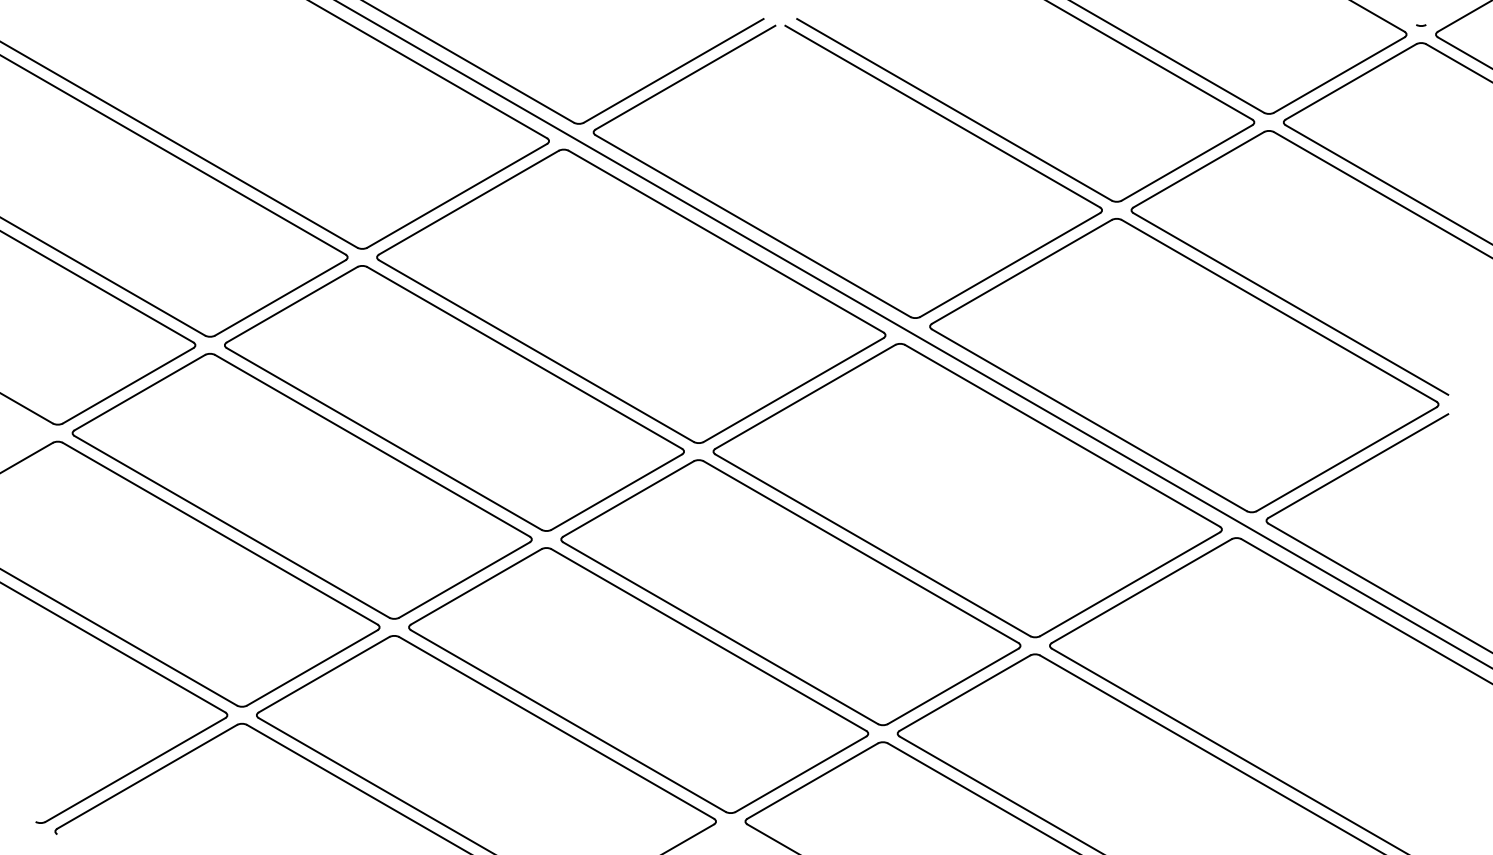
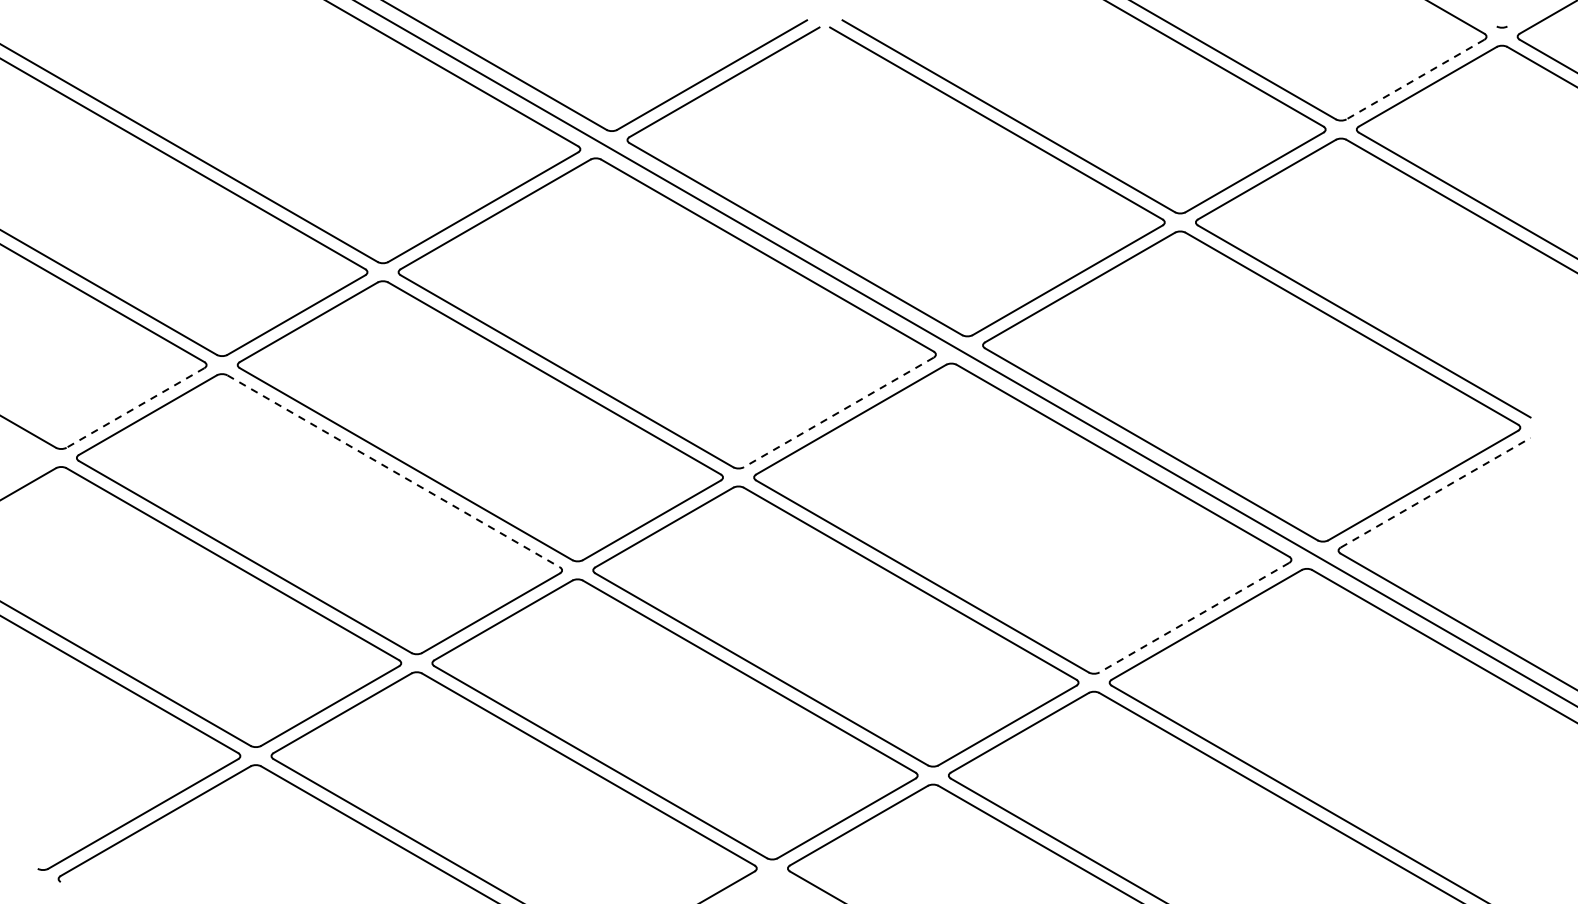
line: (1338, 75) -> (1414, 80), solid -> dashed
line: (127, 386) -> (134, 408), solid -> dashed
line: (793, 390) -> (838, 412), solid -> dashed
line: (372, 445) -> (393, 471), solid -> dashed
line: (1358, 466) -> (1435, 493), solid -> dashed
line: (1130, 584) -> (1194, 617), solid -> dashed

